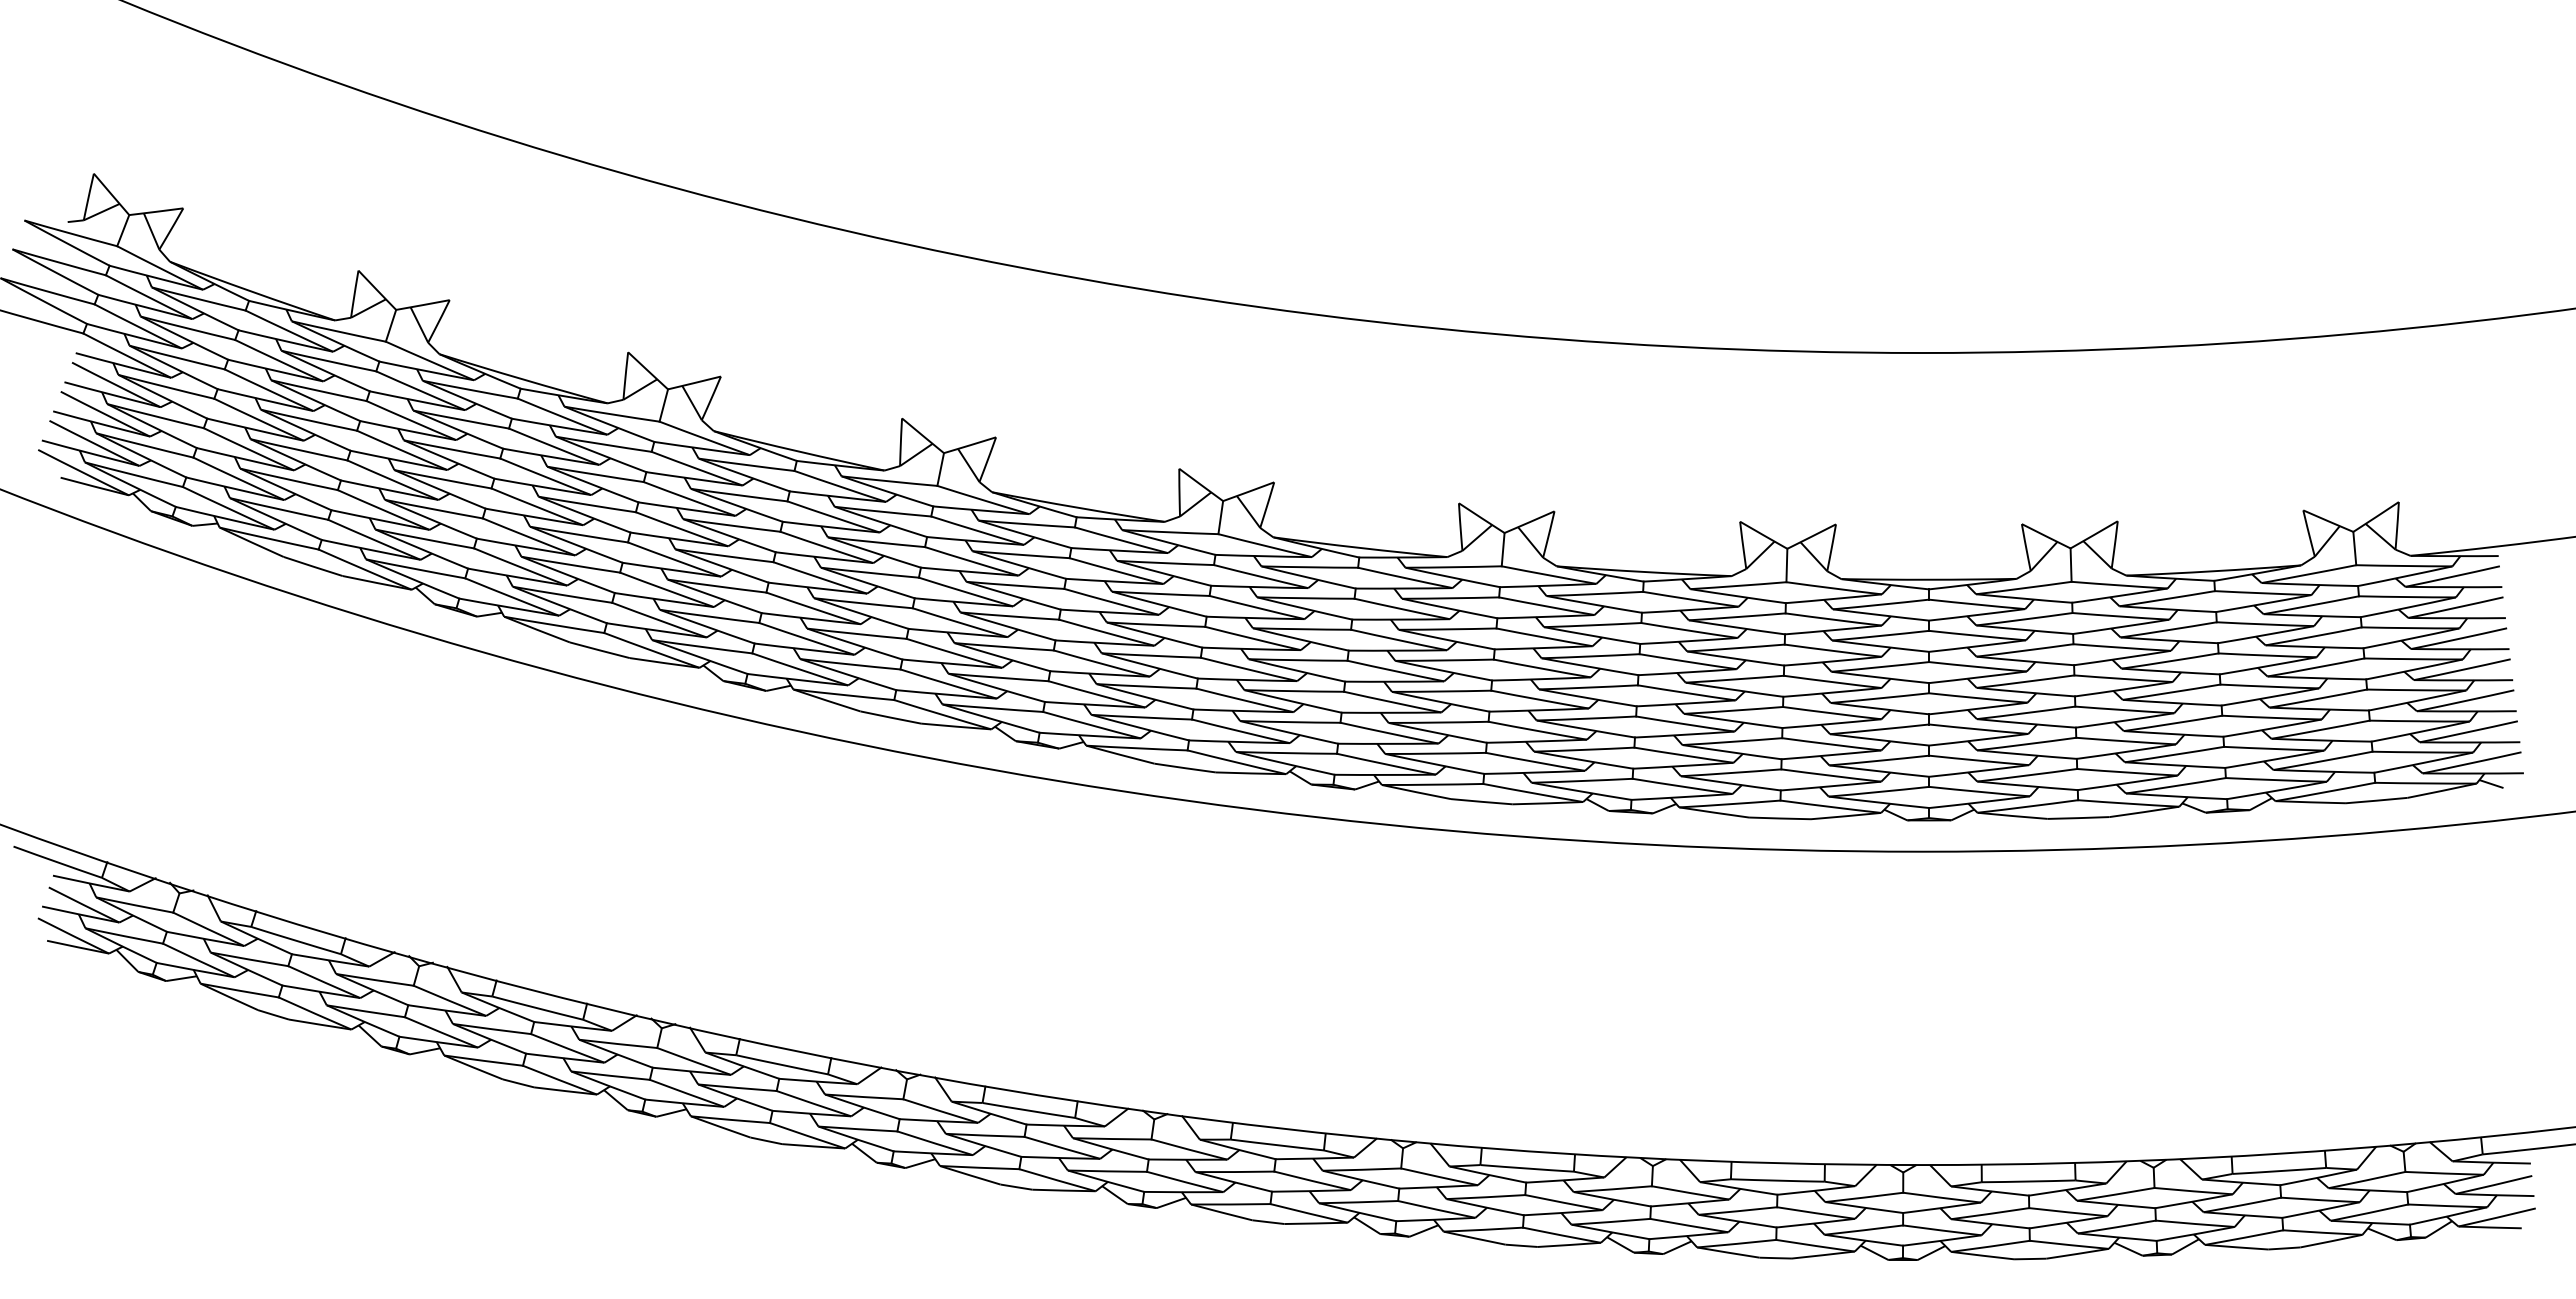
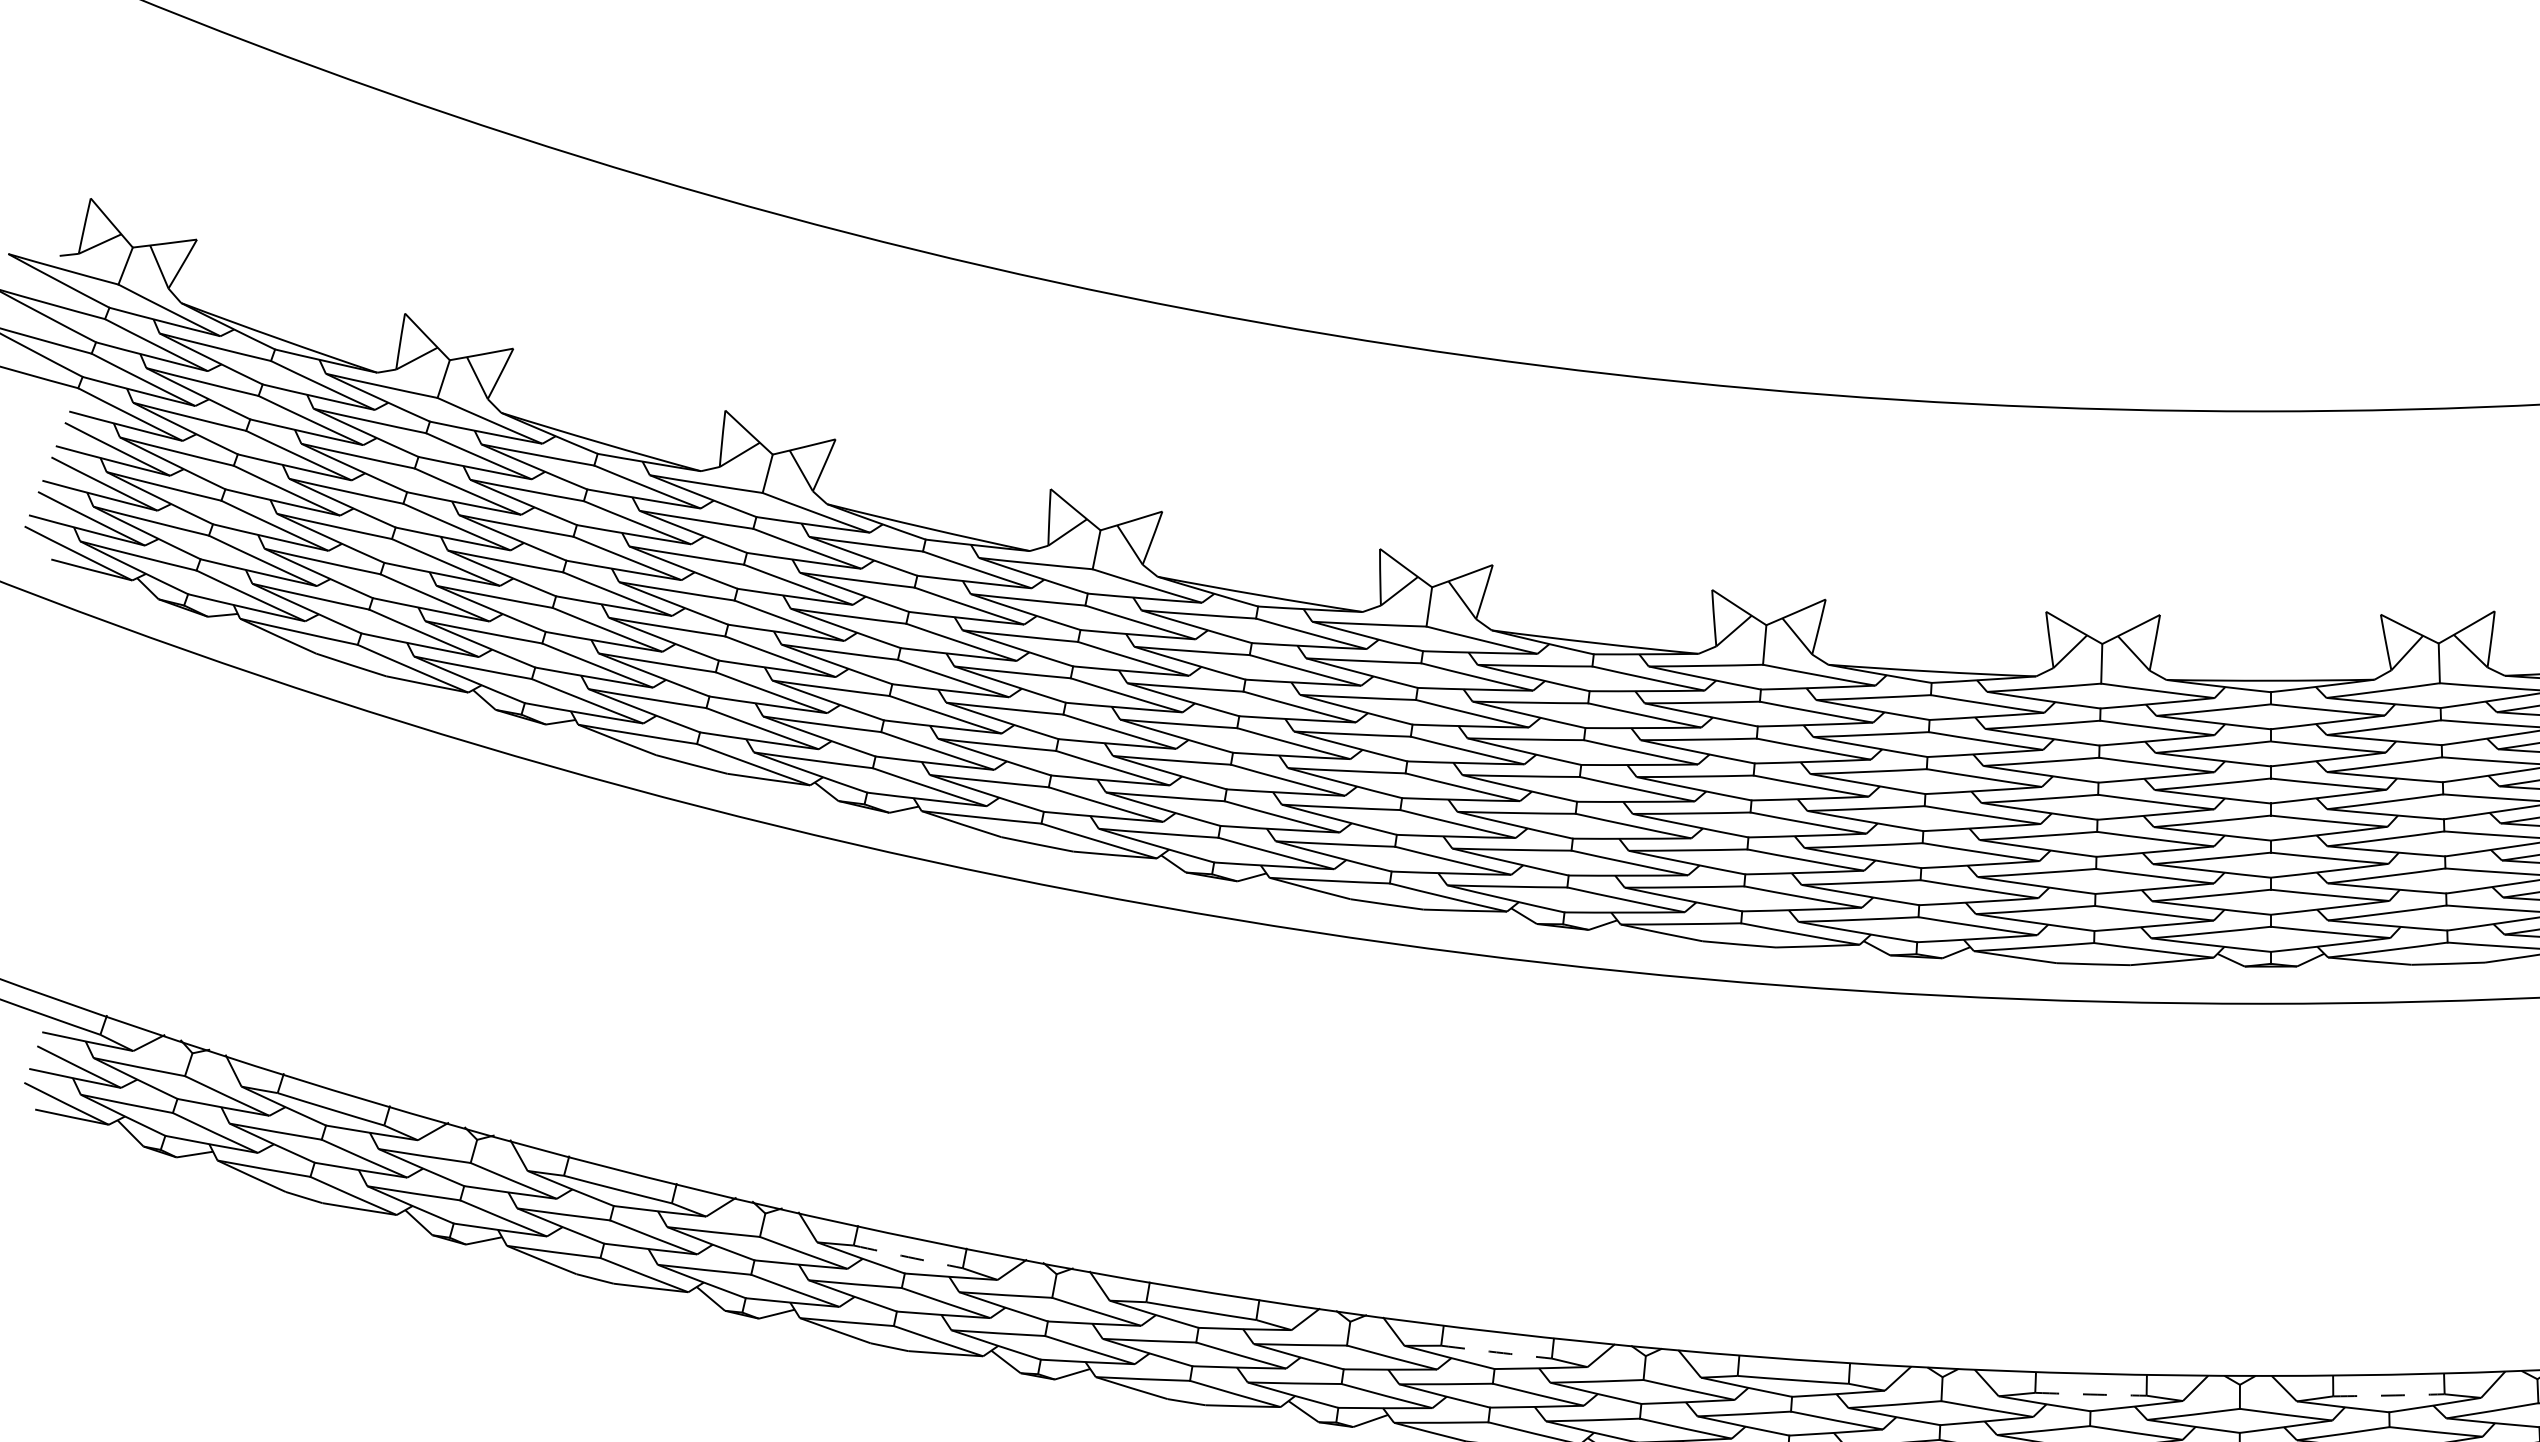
arc: (782, 1065) -> (908, 1257), solid -> dashed
arc: (1277, 1145) -> (1496, 1352), solid -> dashed
arc: (1777, 1180) -> (2090, 1394), solid -> dashed
arc: (2028, 1181) -> (2388, 1395), solid -> dashed

